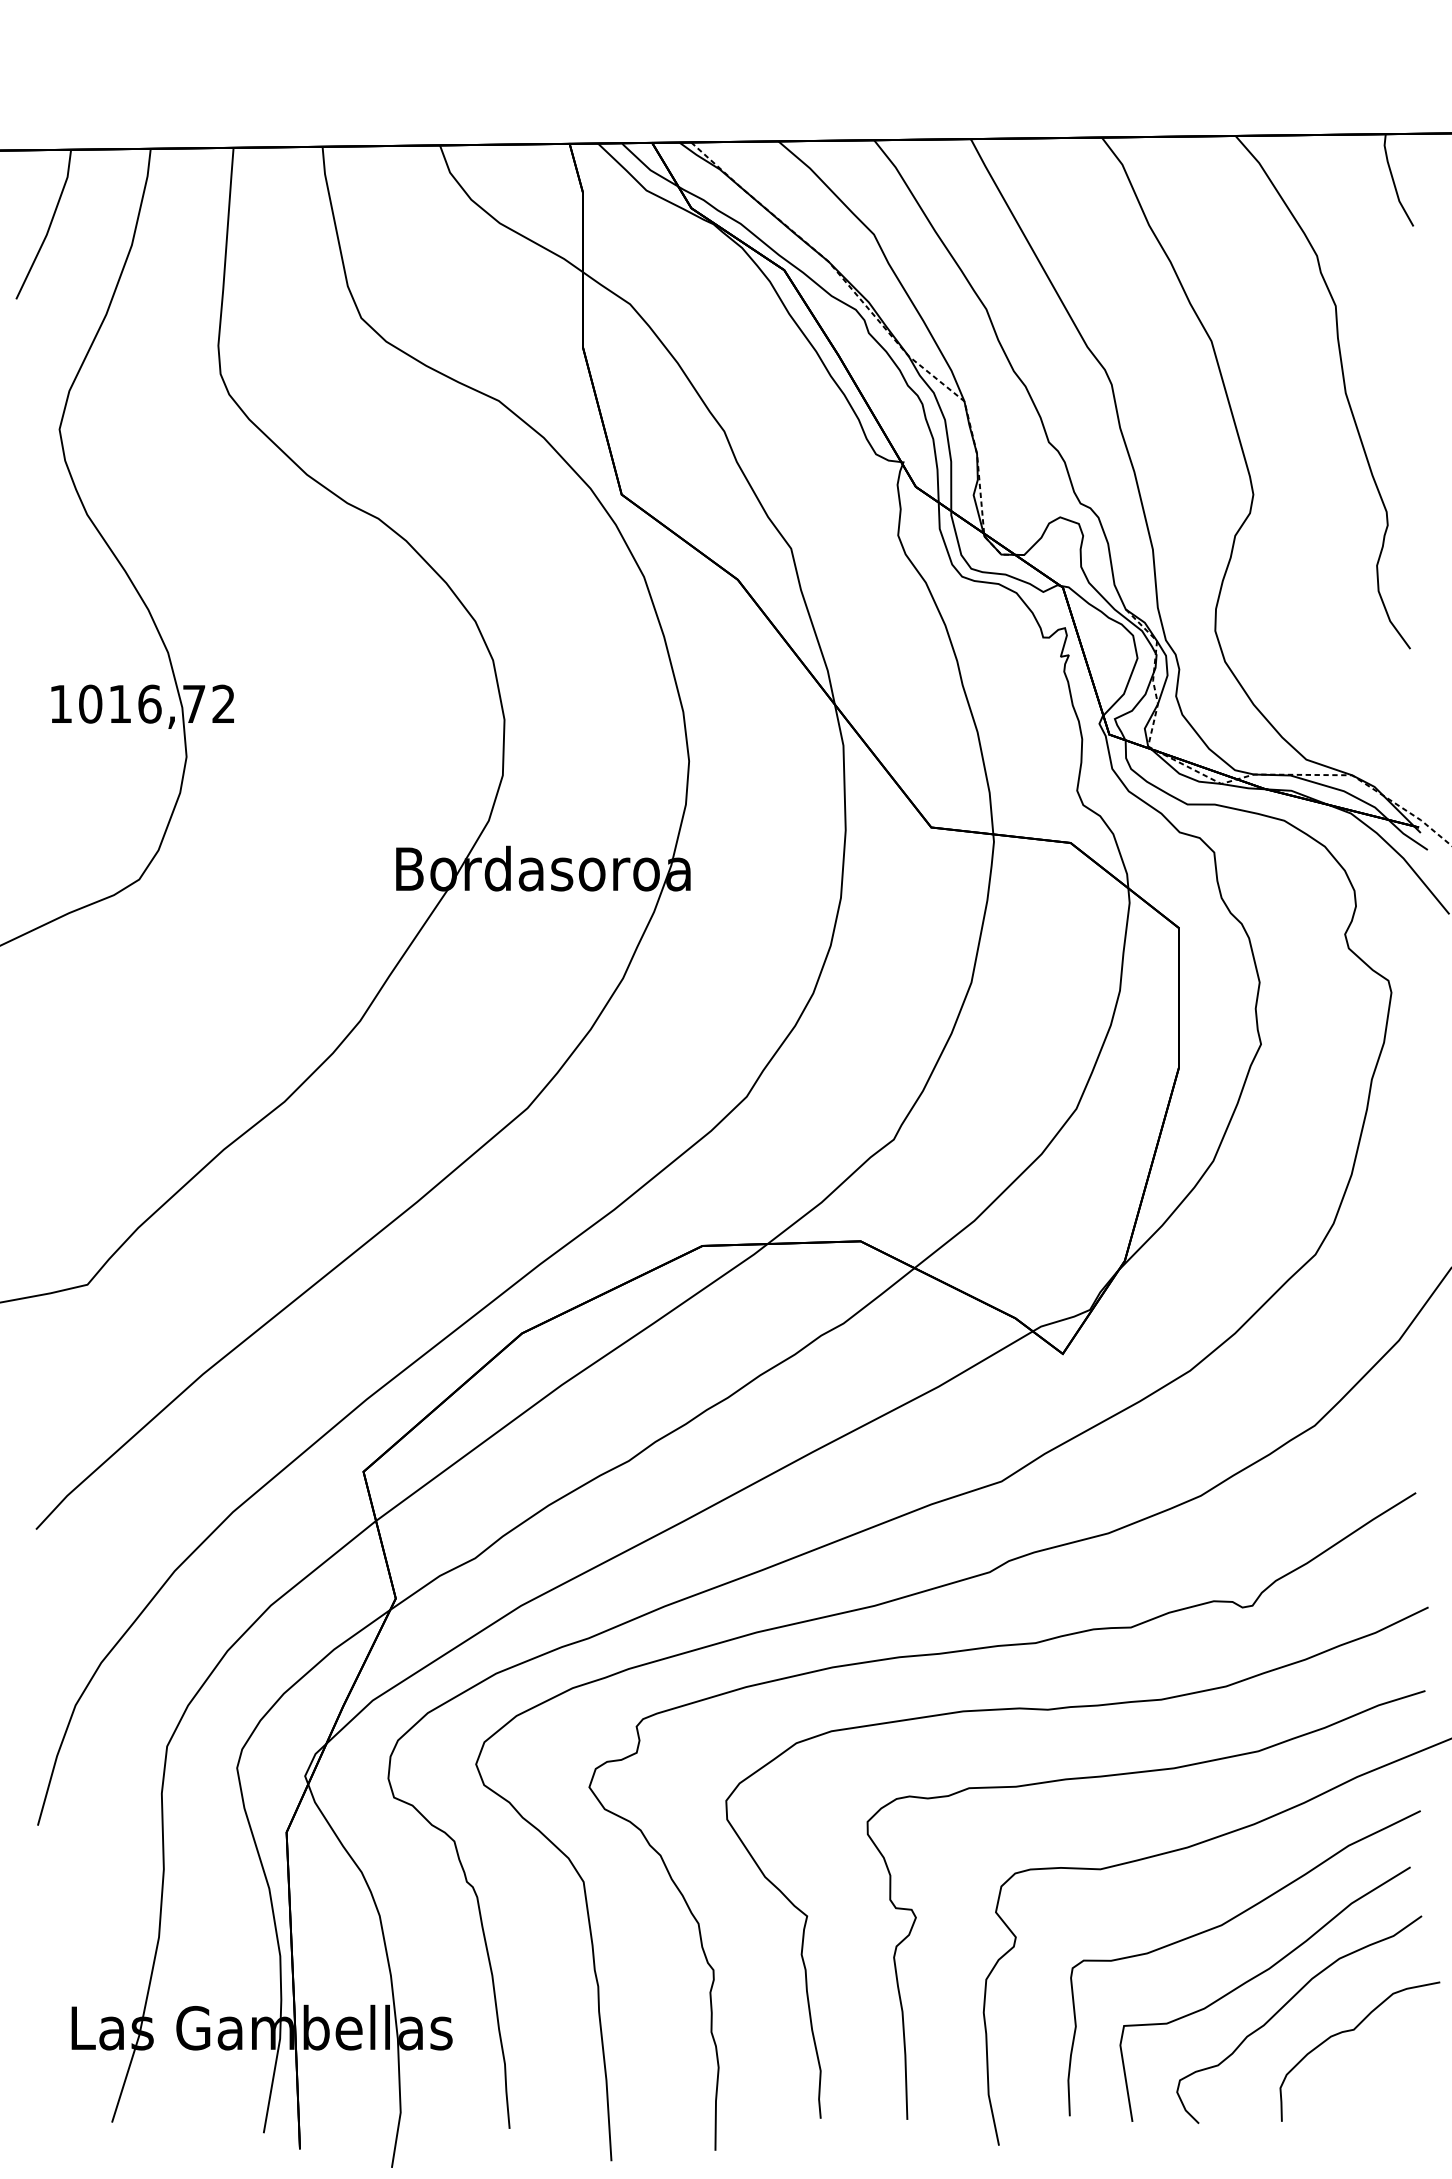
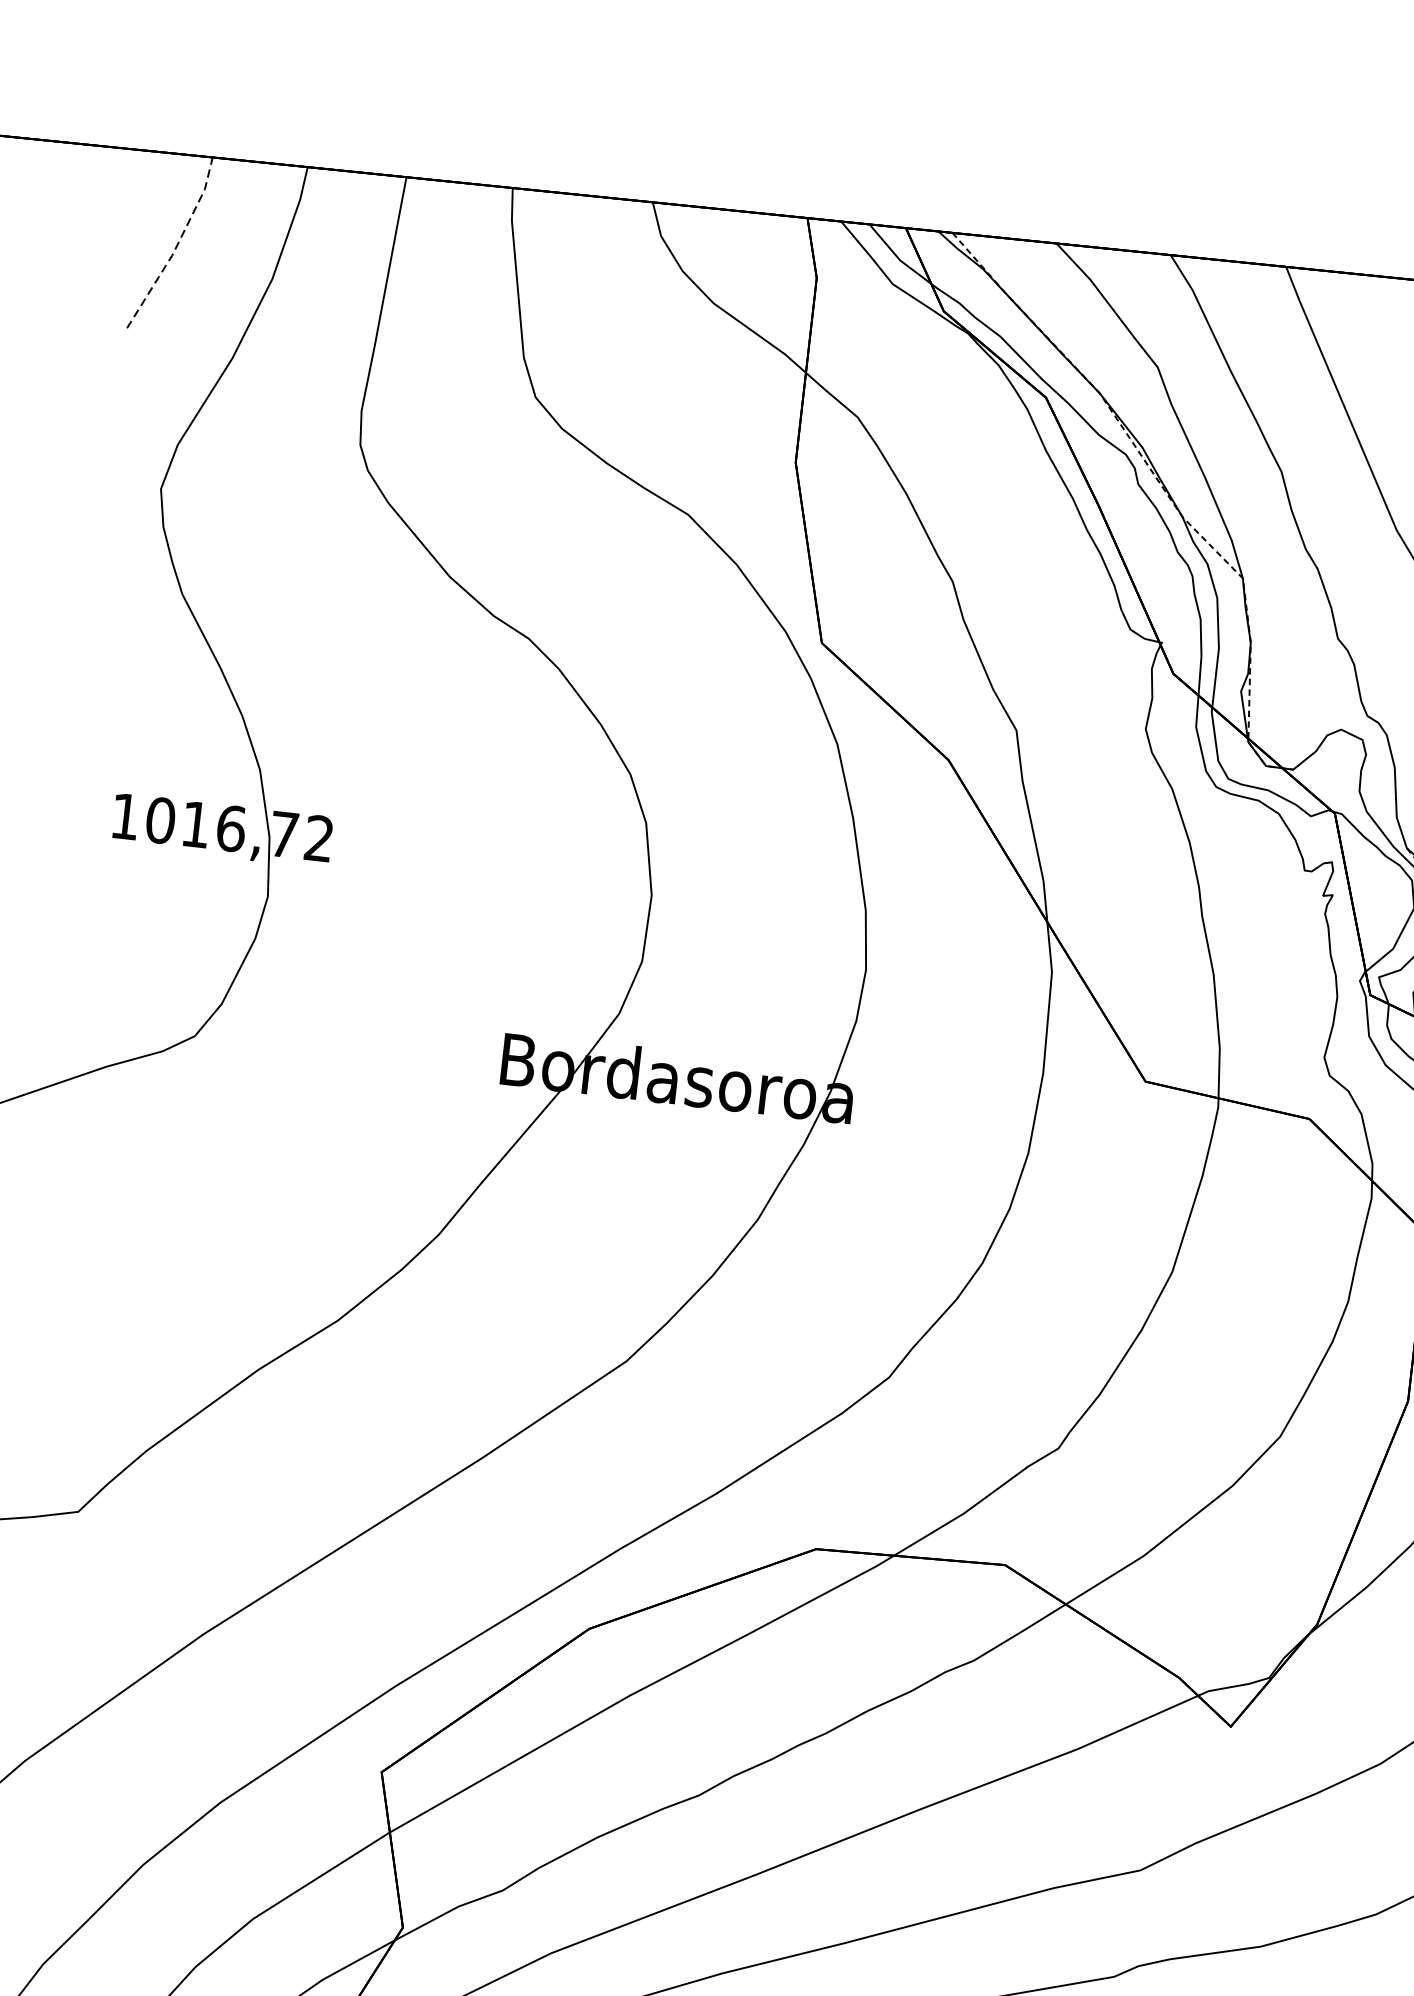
line: (49, 226) -> (176, 245), solid -> dashed

